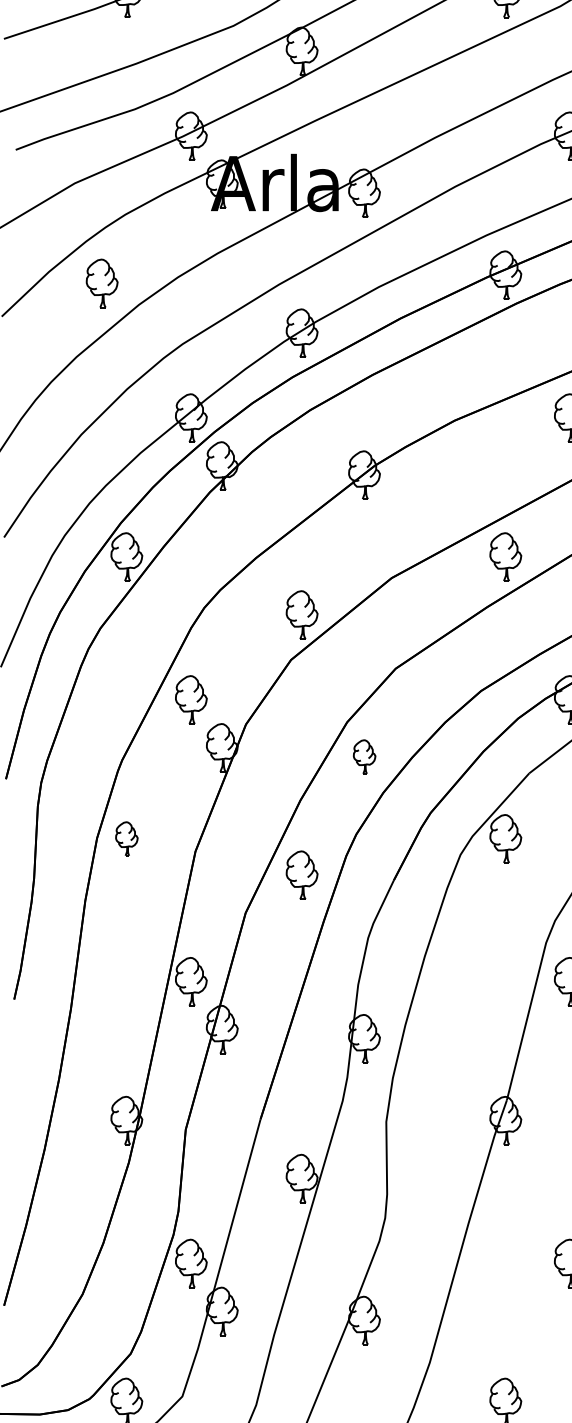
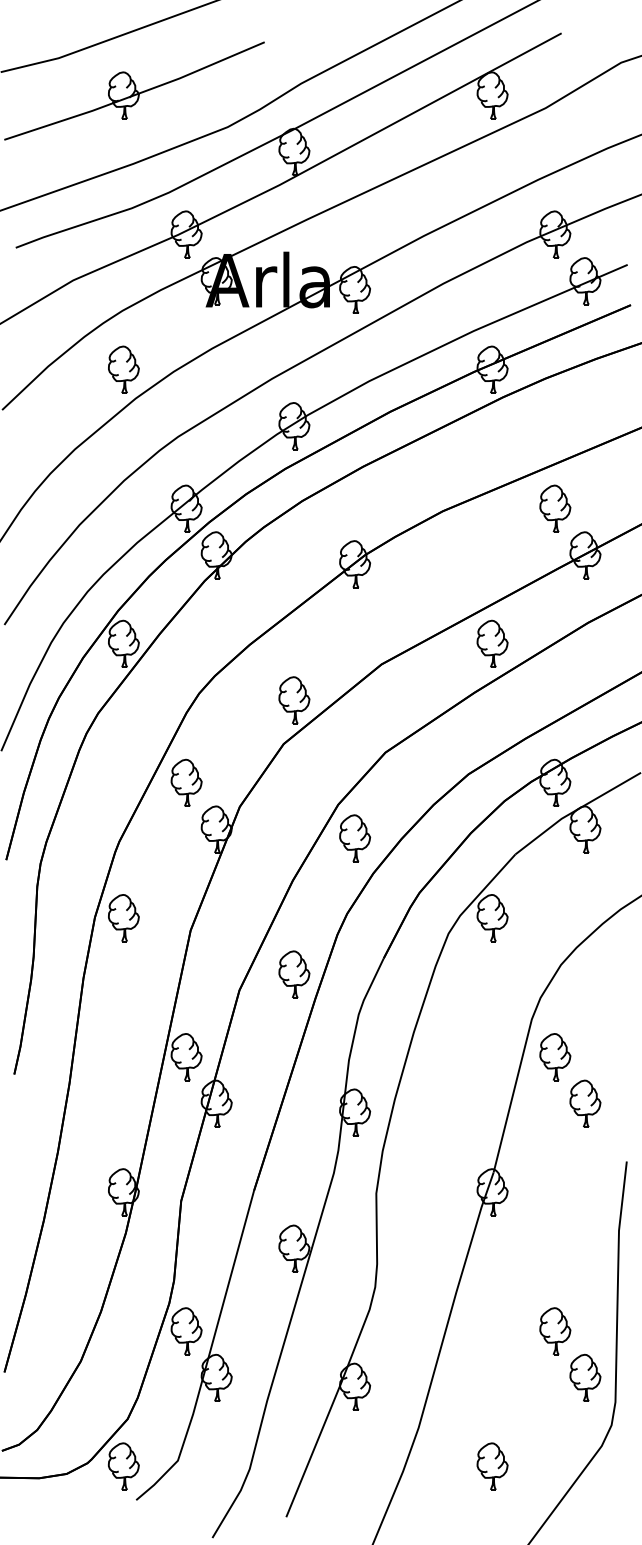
part: (101, 283) -> (123, 369), moved
part: (364, 756) -> (355, 838), size x1.43
part: (126, 839) -> (123, 918), size x1.43
part: (302, 875) -> (294, 974), moved

